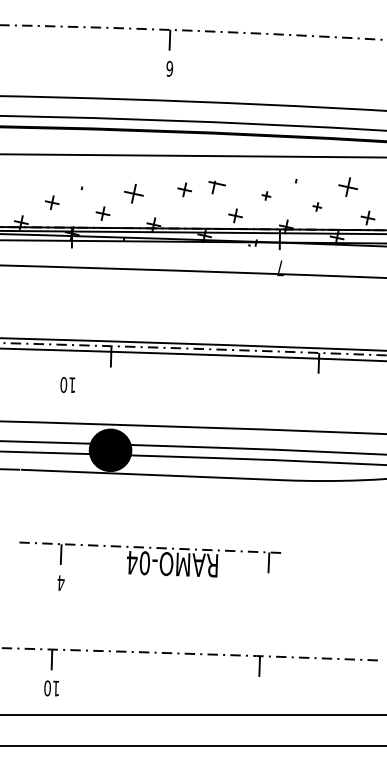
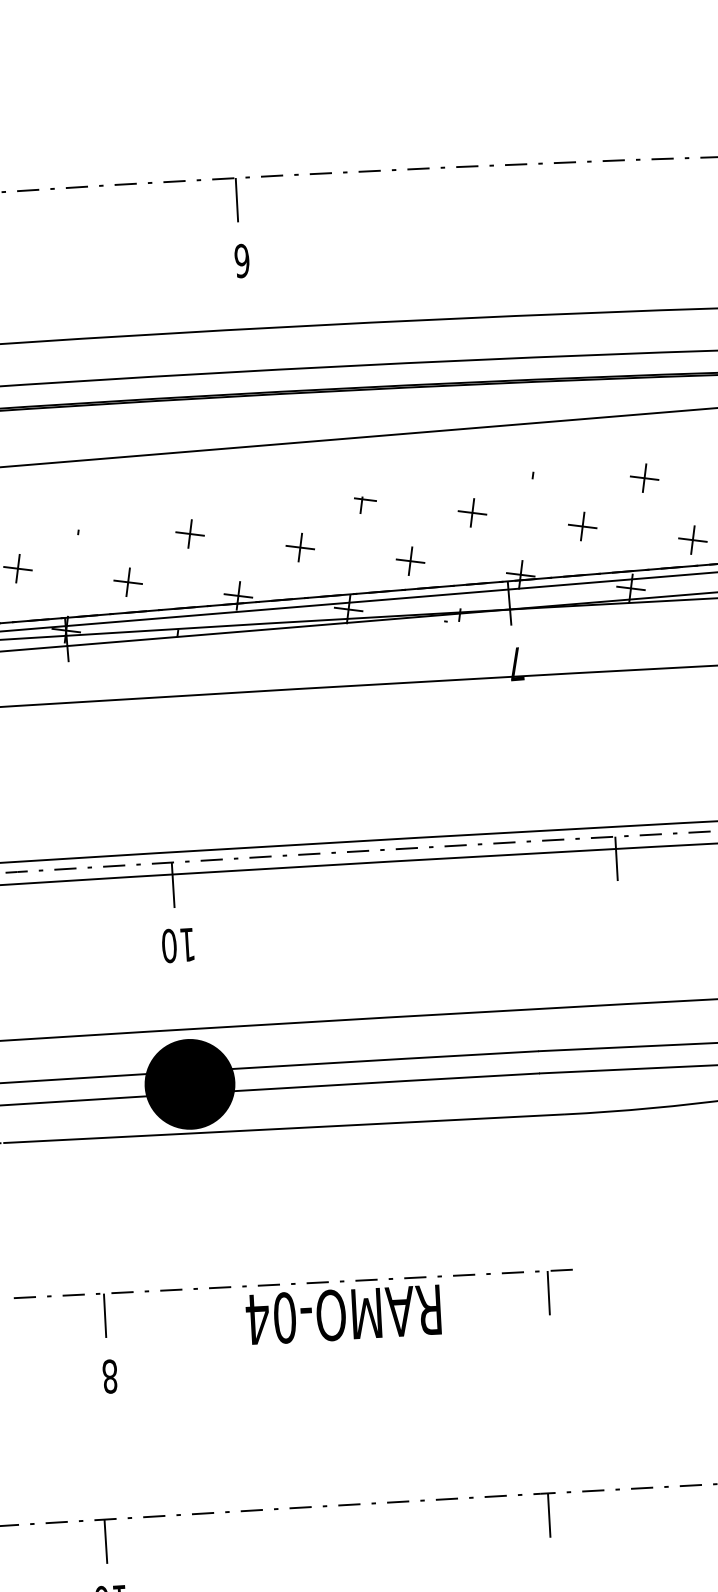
part: (347, 186) -> (643, 476), size x0.71
part: (216, 187) -> (364, 504), size x0.62
part: (184, 189) -> (299, 546), moved
part: (133, 193) -> (189, 533), size x0.71
part: (266, 195) -> (472, 511), size x1.67
part: (317, 206) -> (583, 525), size x1.67
text: (67, 384) -> (177, 944), moved
text: (60, 583) -> (109, 1377), 4 -> 8

